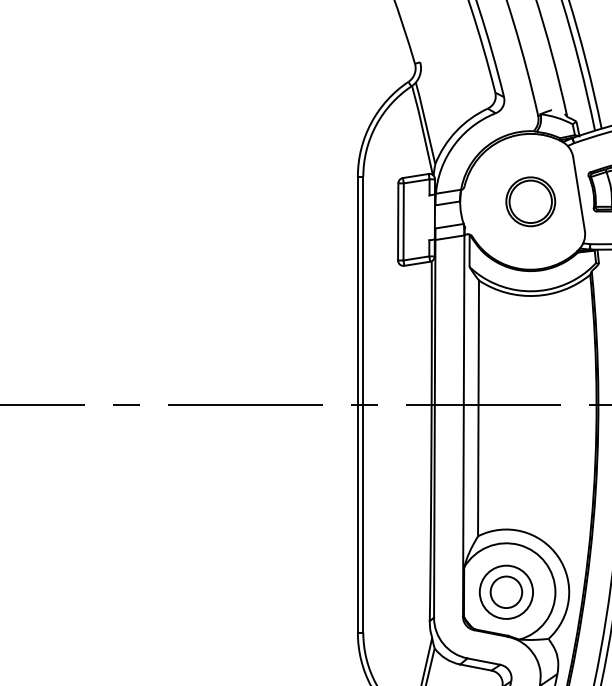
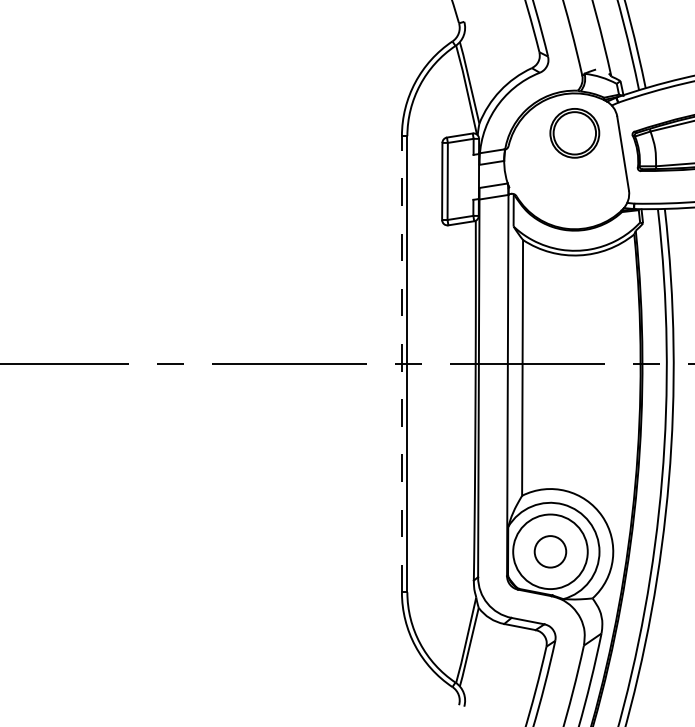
part: (530, 201) -> (574, 133), moved
line: (357, 403) -> (401, 363), solid -> dashed
circle: (506, 591) -> (550, 551), size x1.4

